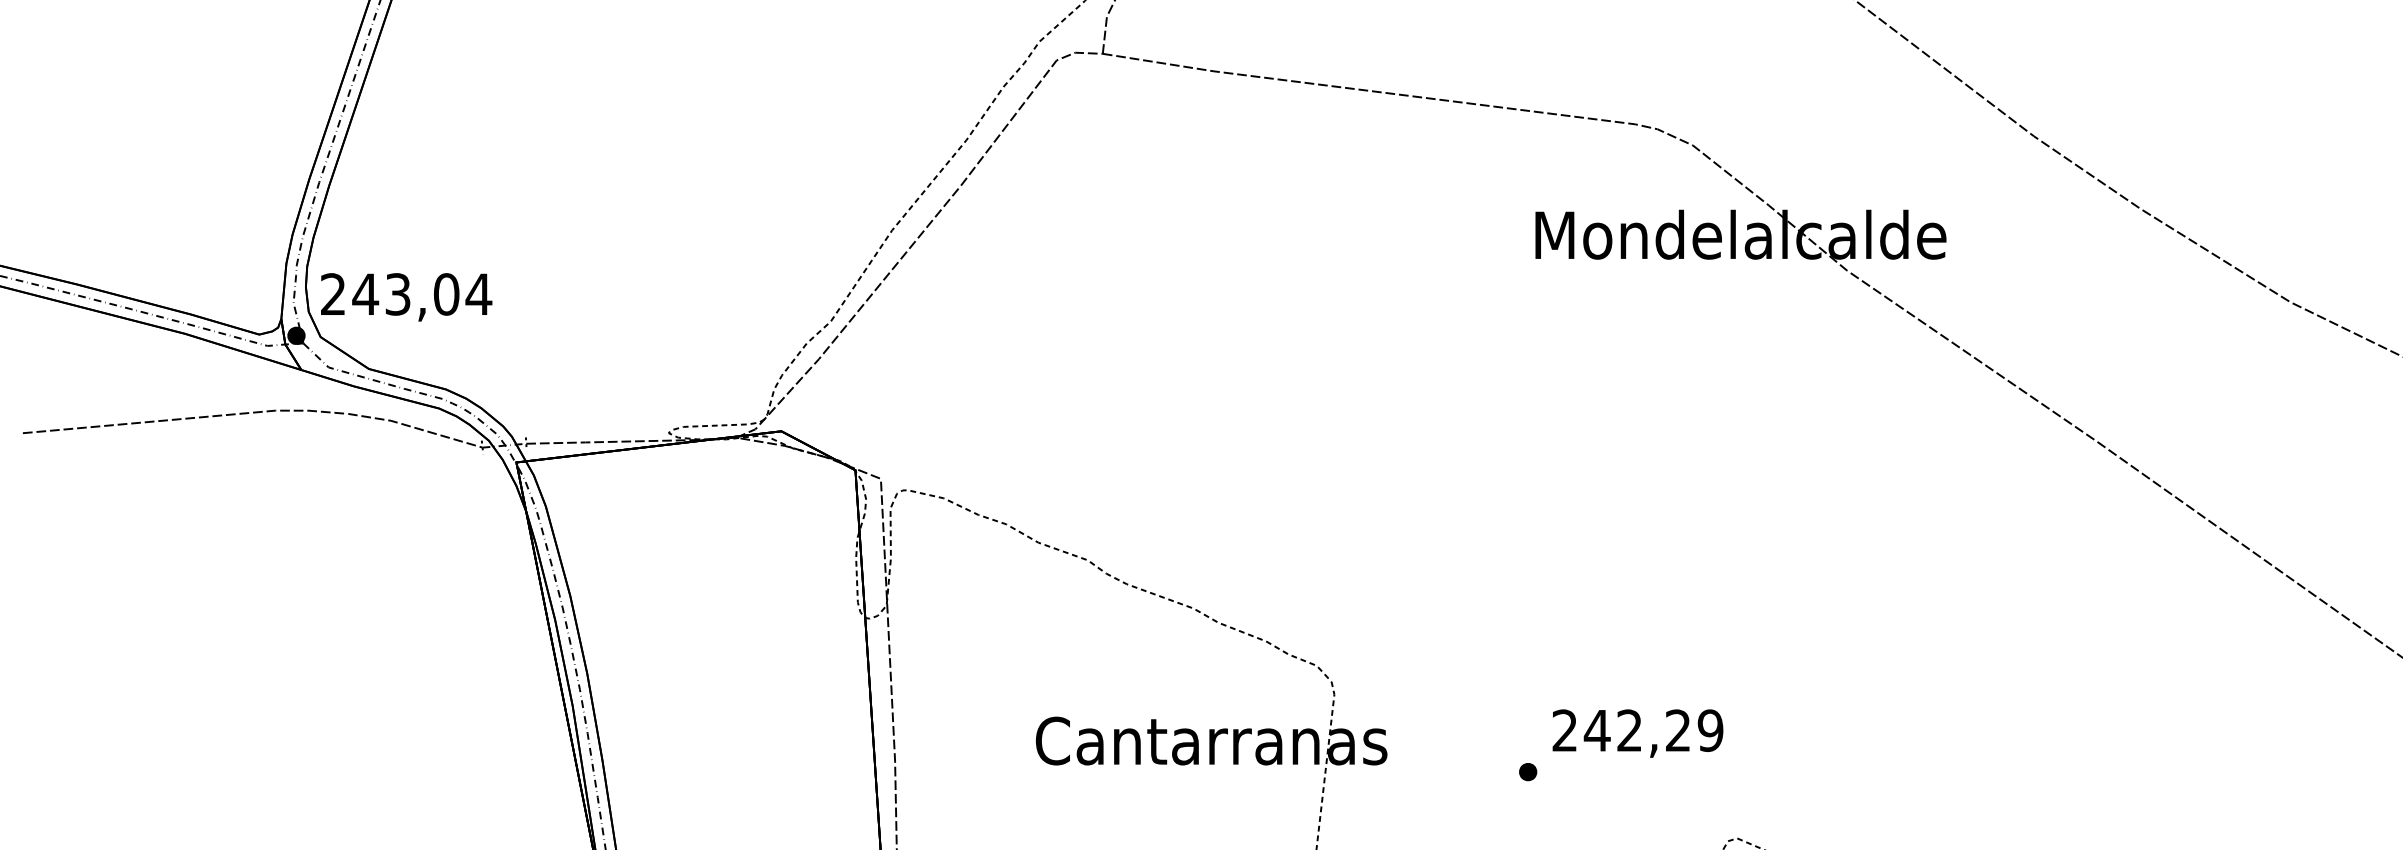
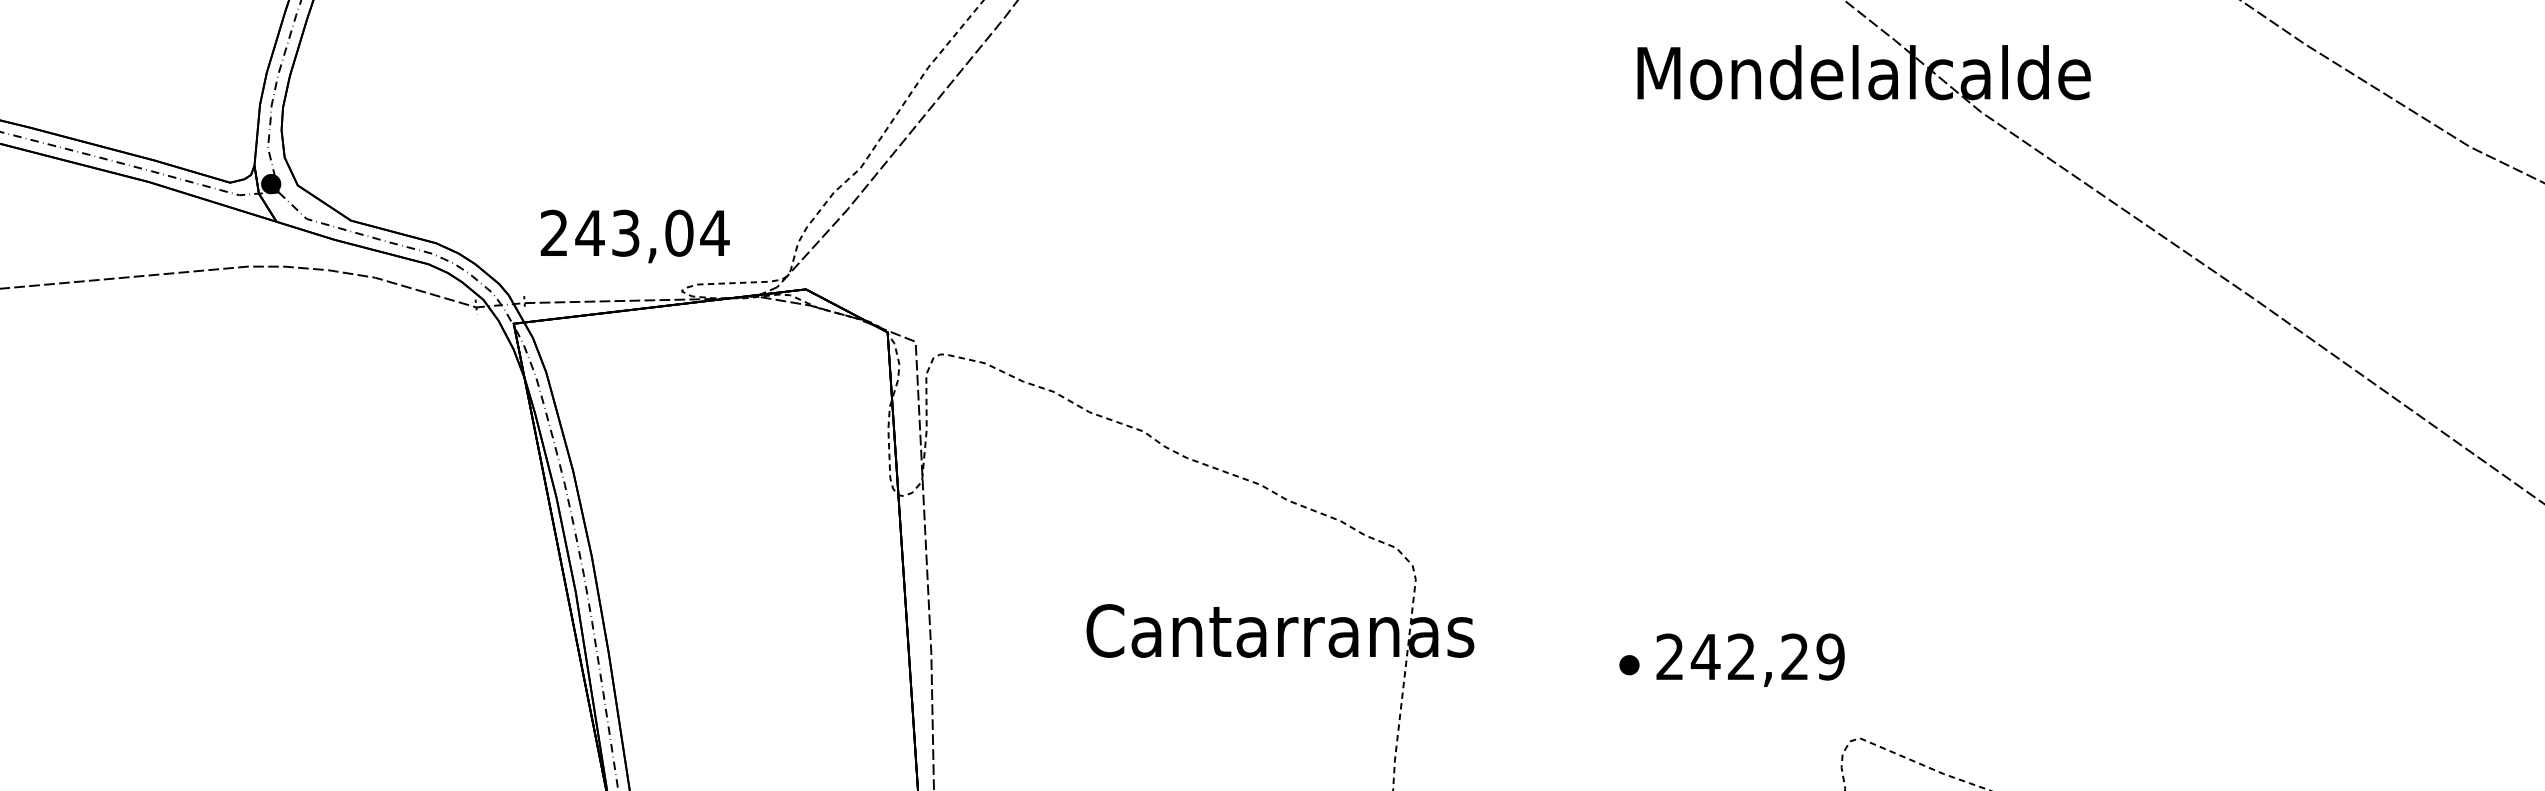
text: (406, 297) -> (635, 236), moved
text: (1637, 733) -> (1750, 660), moved

